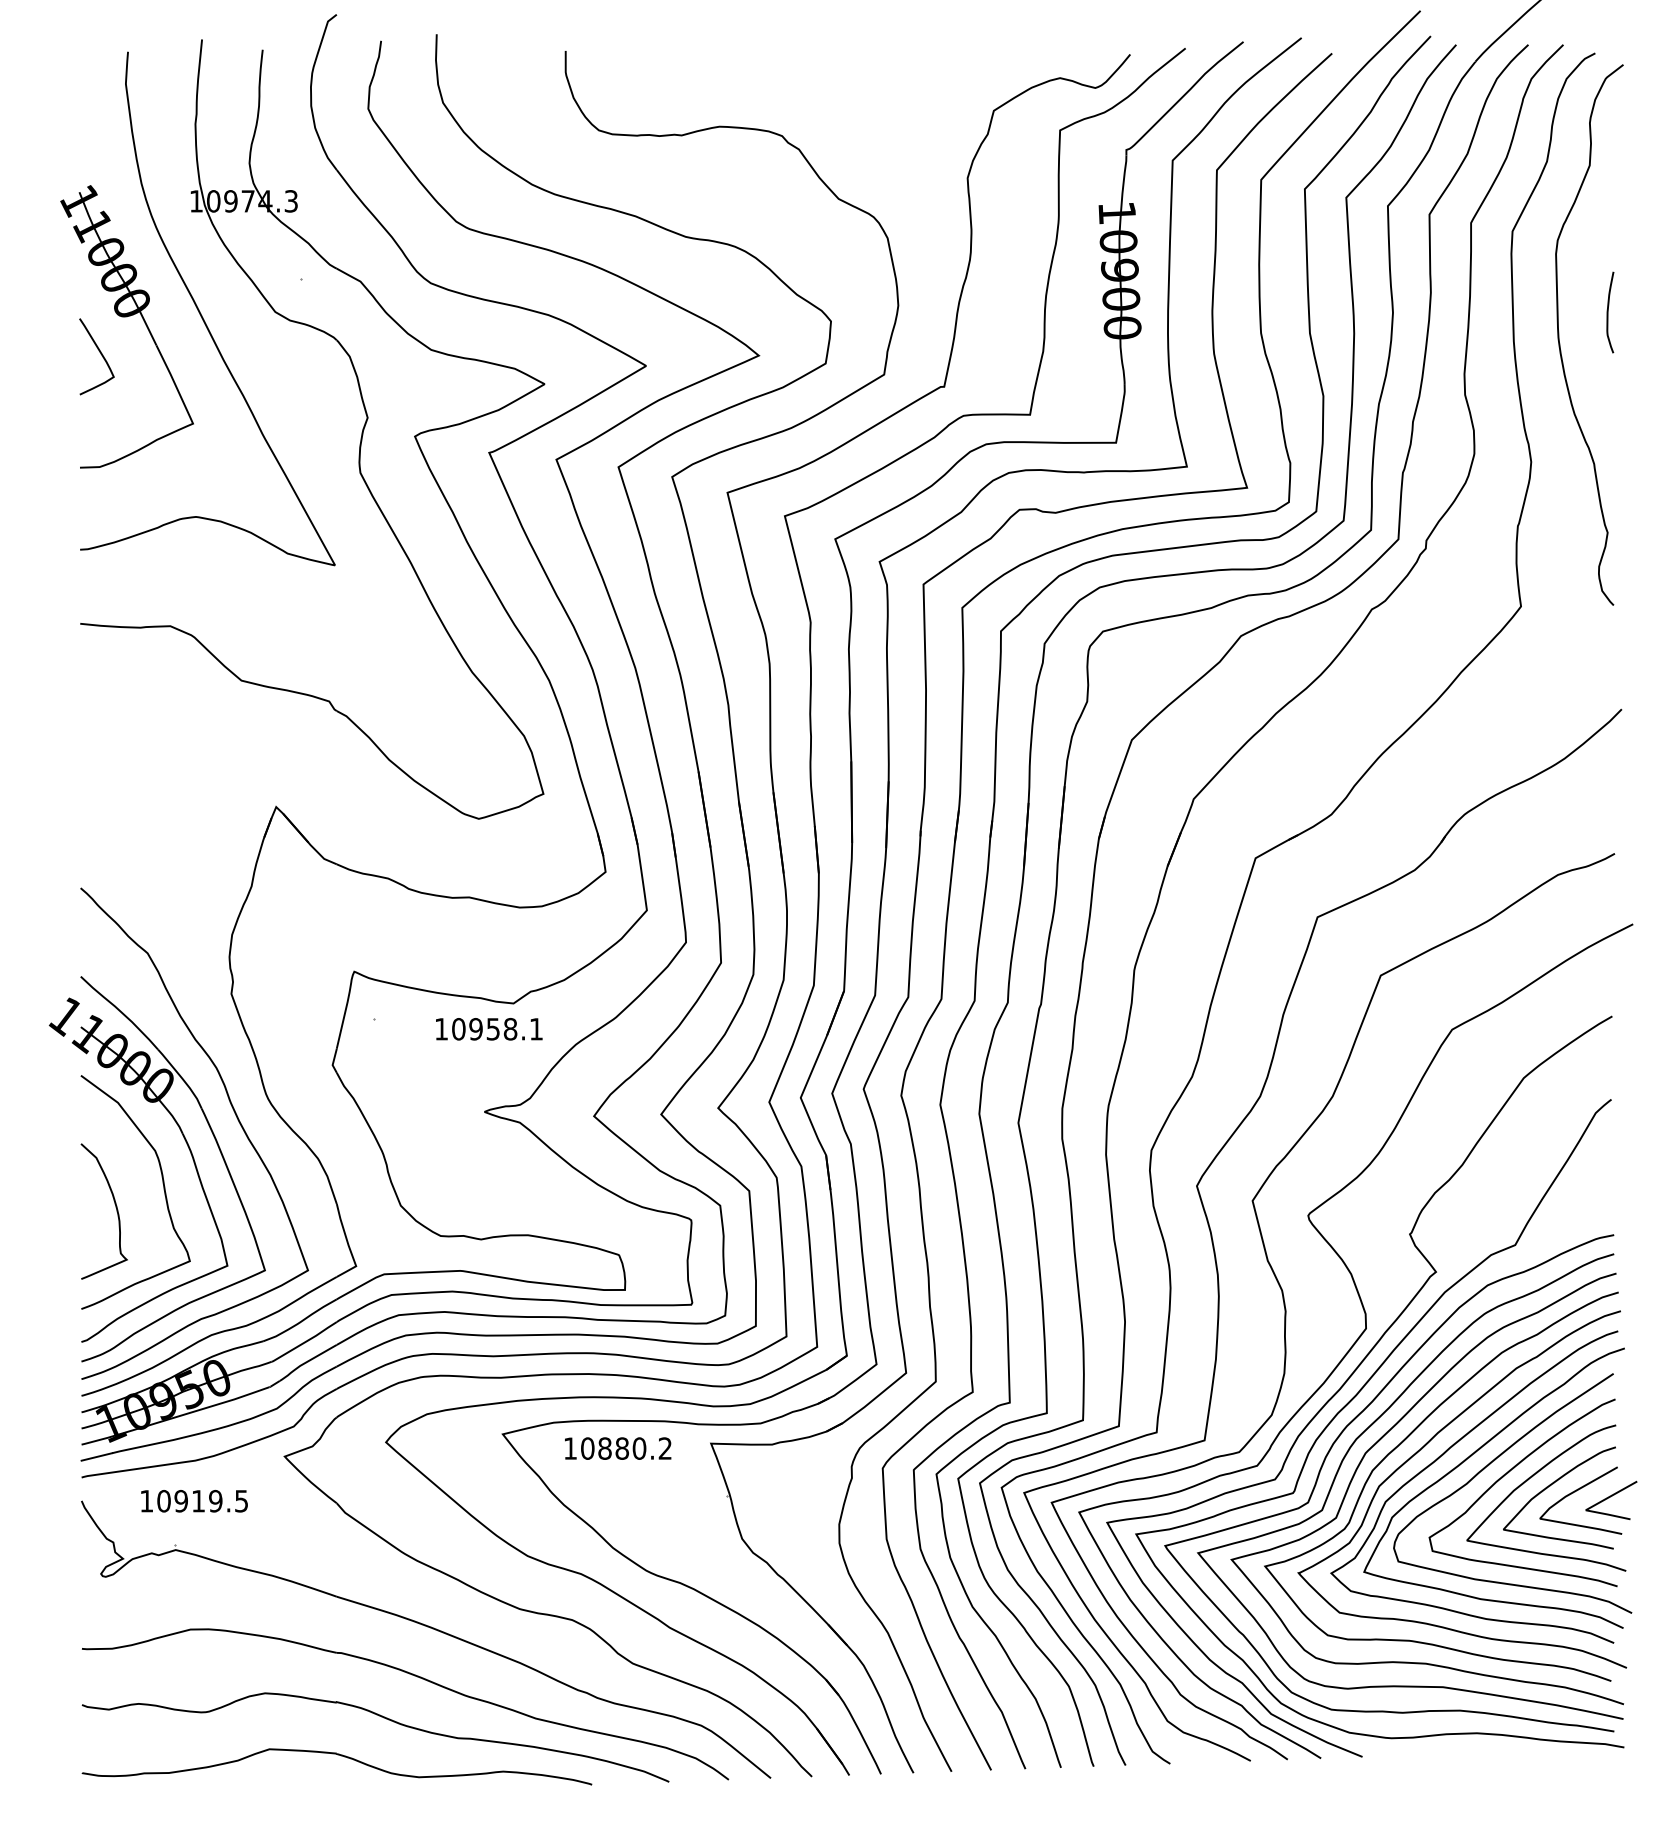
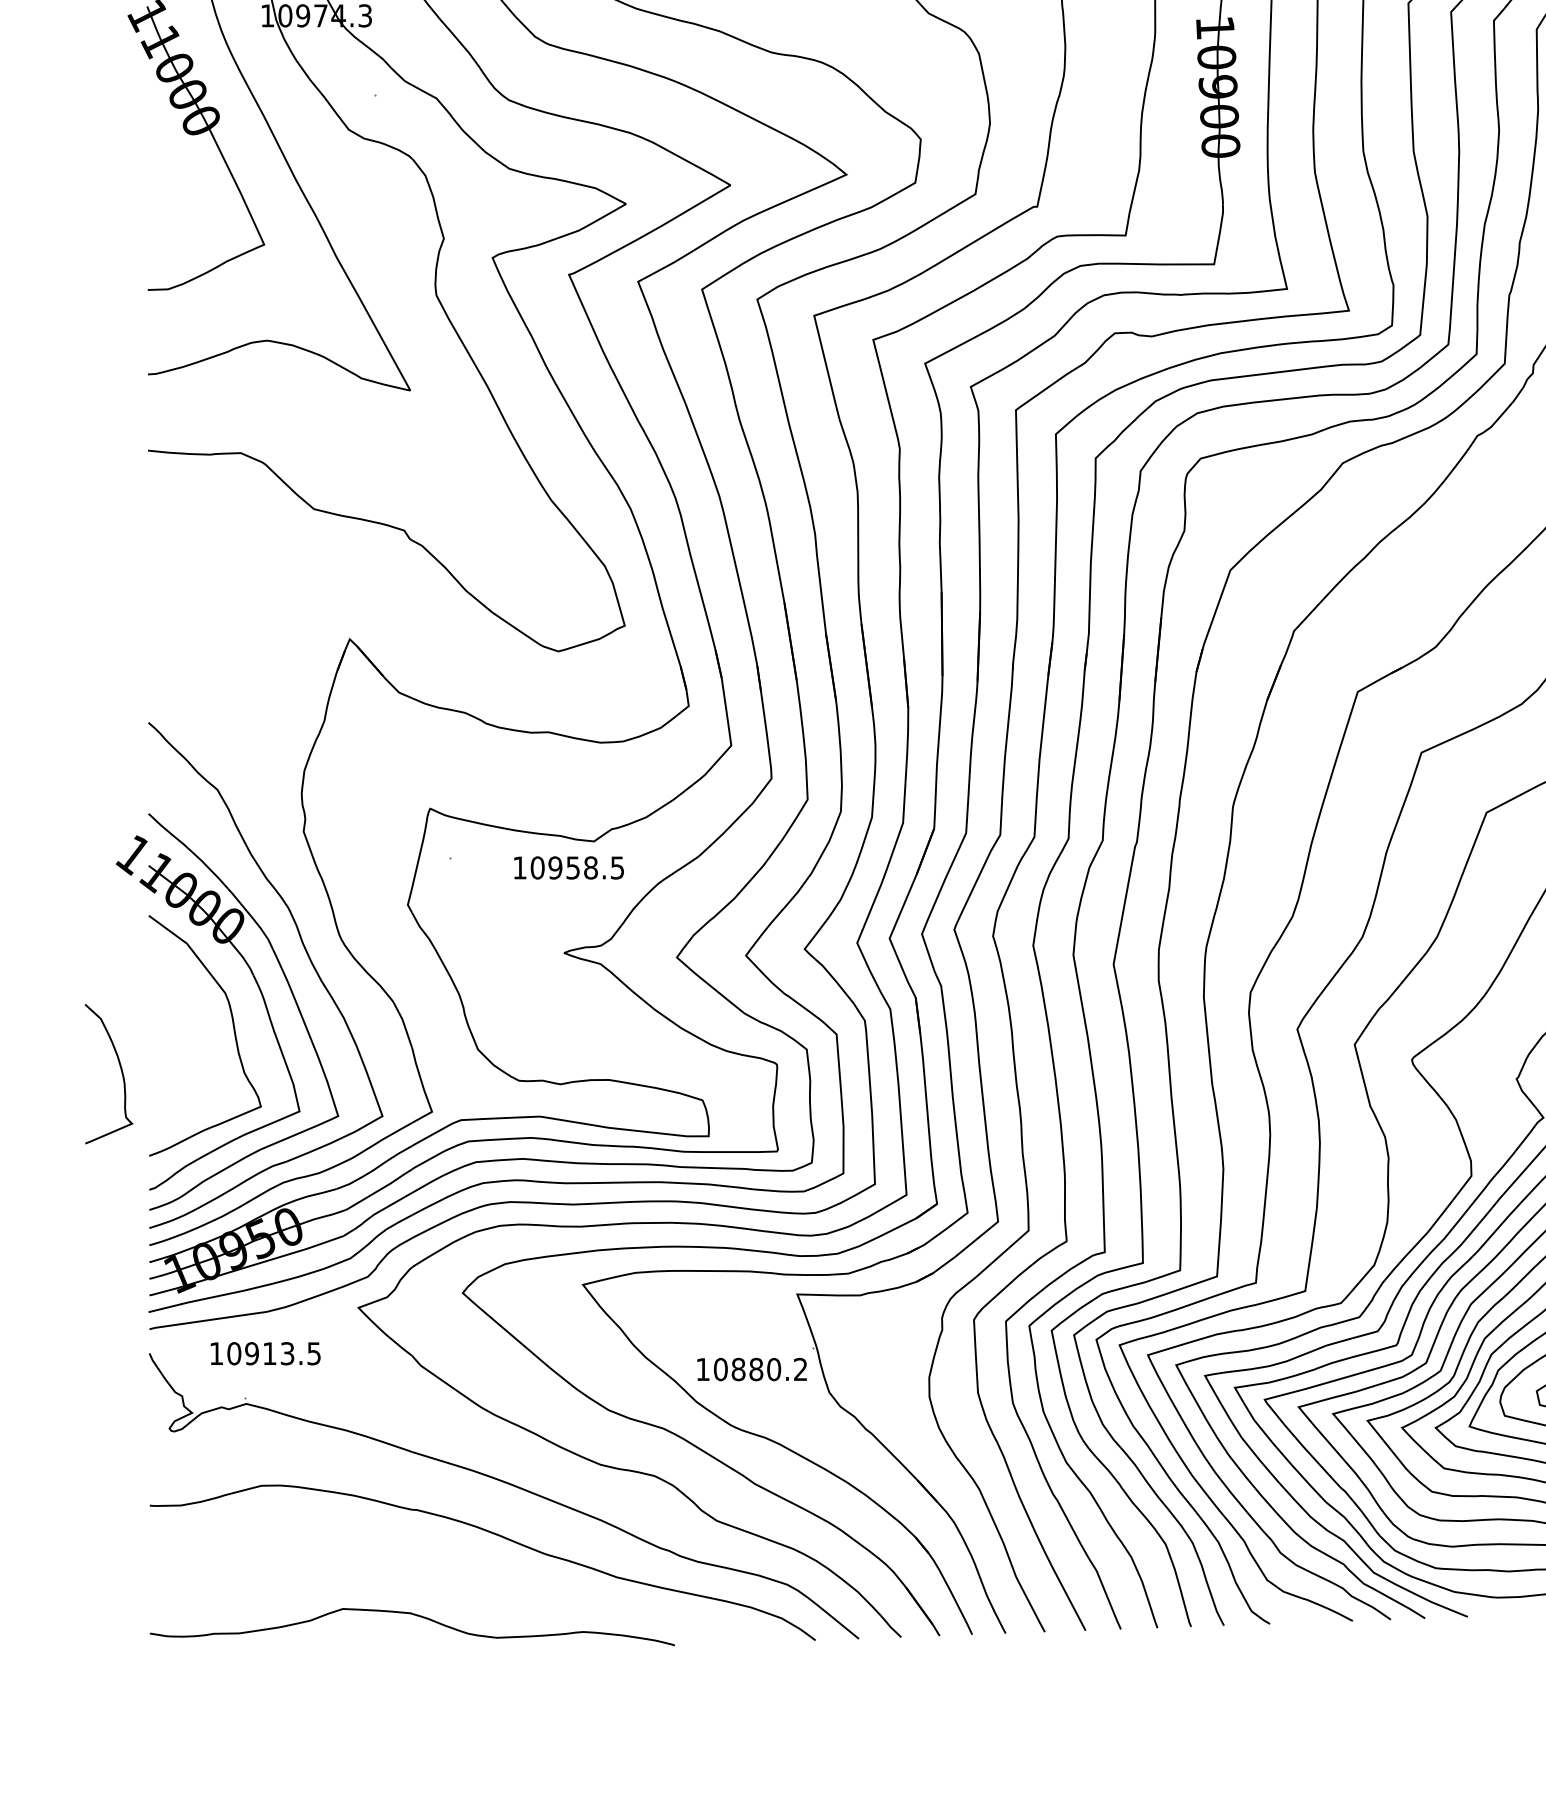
curve: (100, 354) -> (168, 173), removed
text: (536, 1029) -> (617, 868), 10958.1 -> 10958.5
curve: (115, 1207) -> (120, 1069), moved
text: (618, 1448) -> (752, 1369), moved
text: (215, 1501) -> (287, 1353), 10919.5 -> 10913.5
part: (383, 1718) -> (460, 1577), removed

